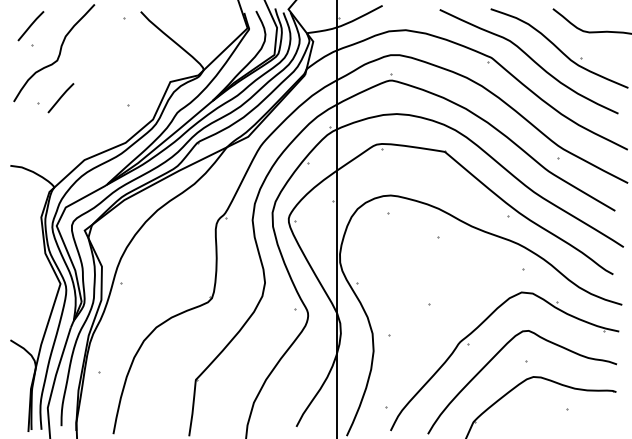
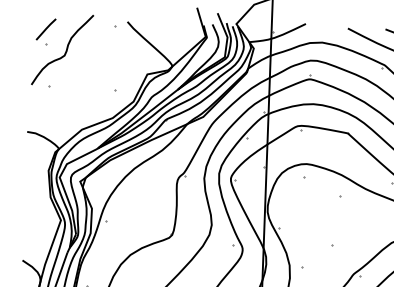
line: (60, 98) -> (65, 83), removed

